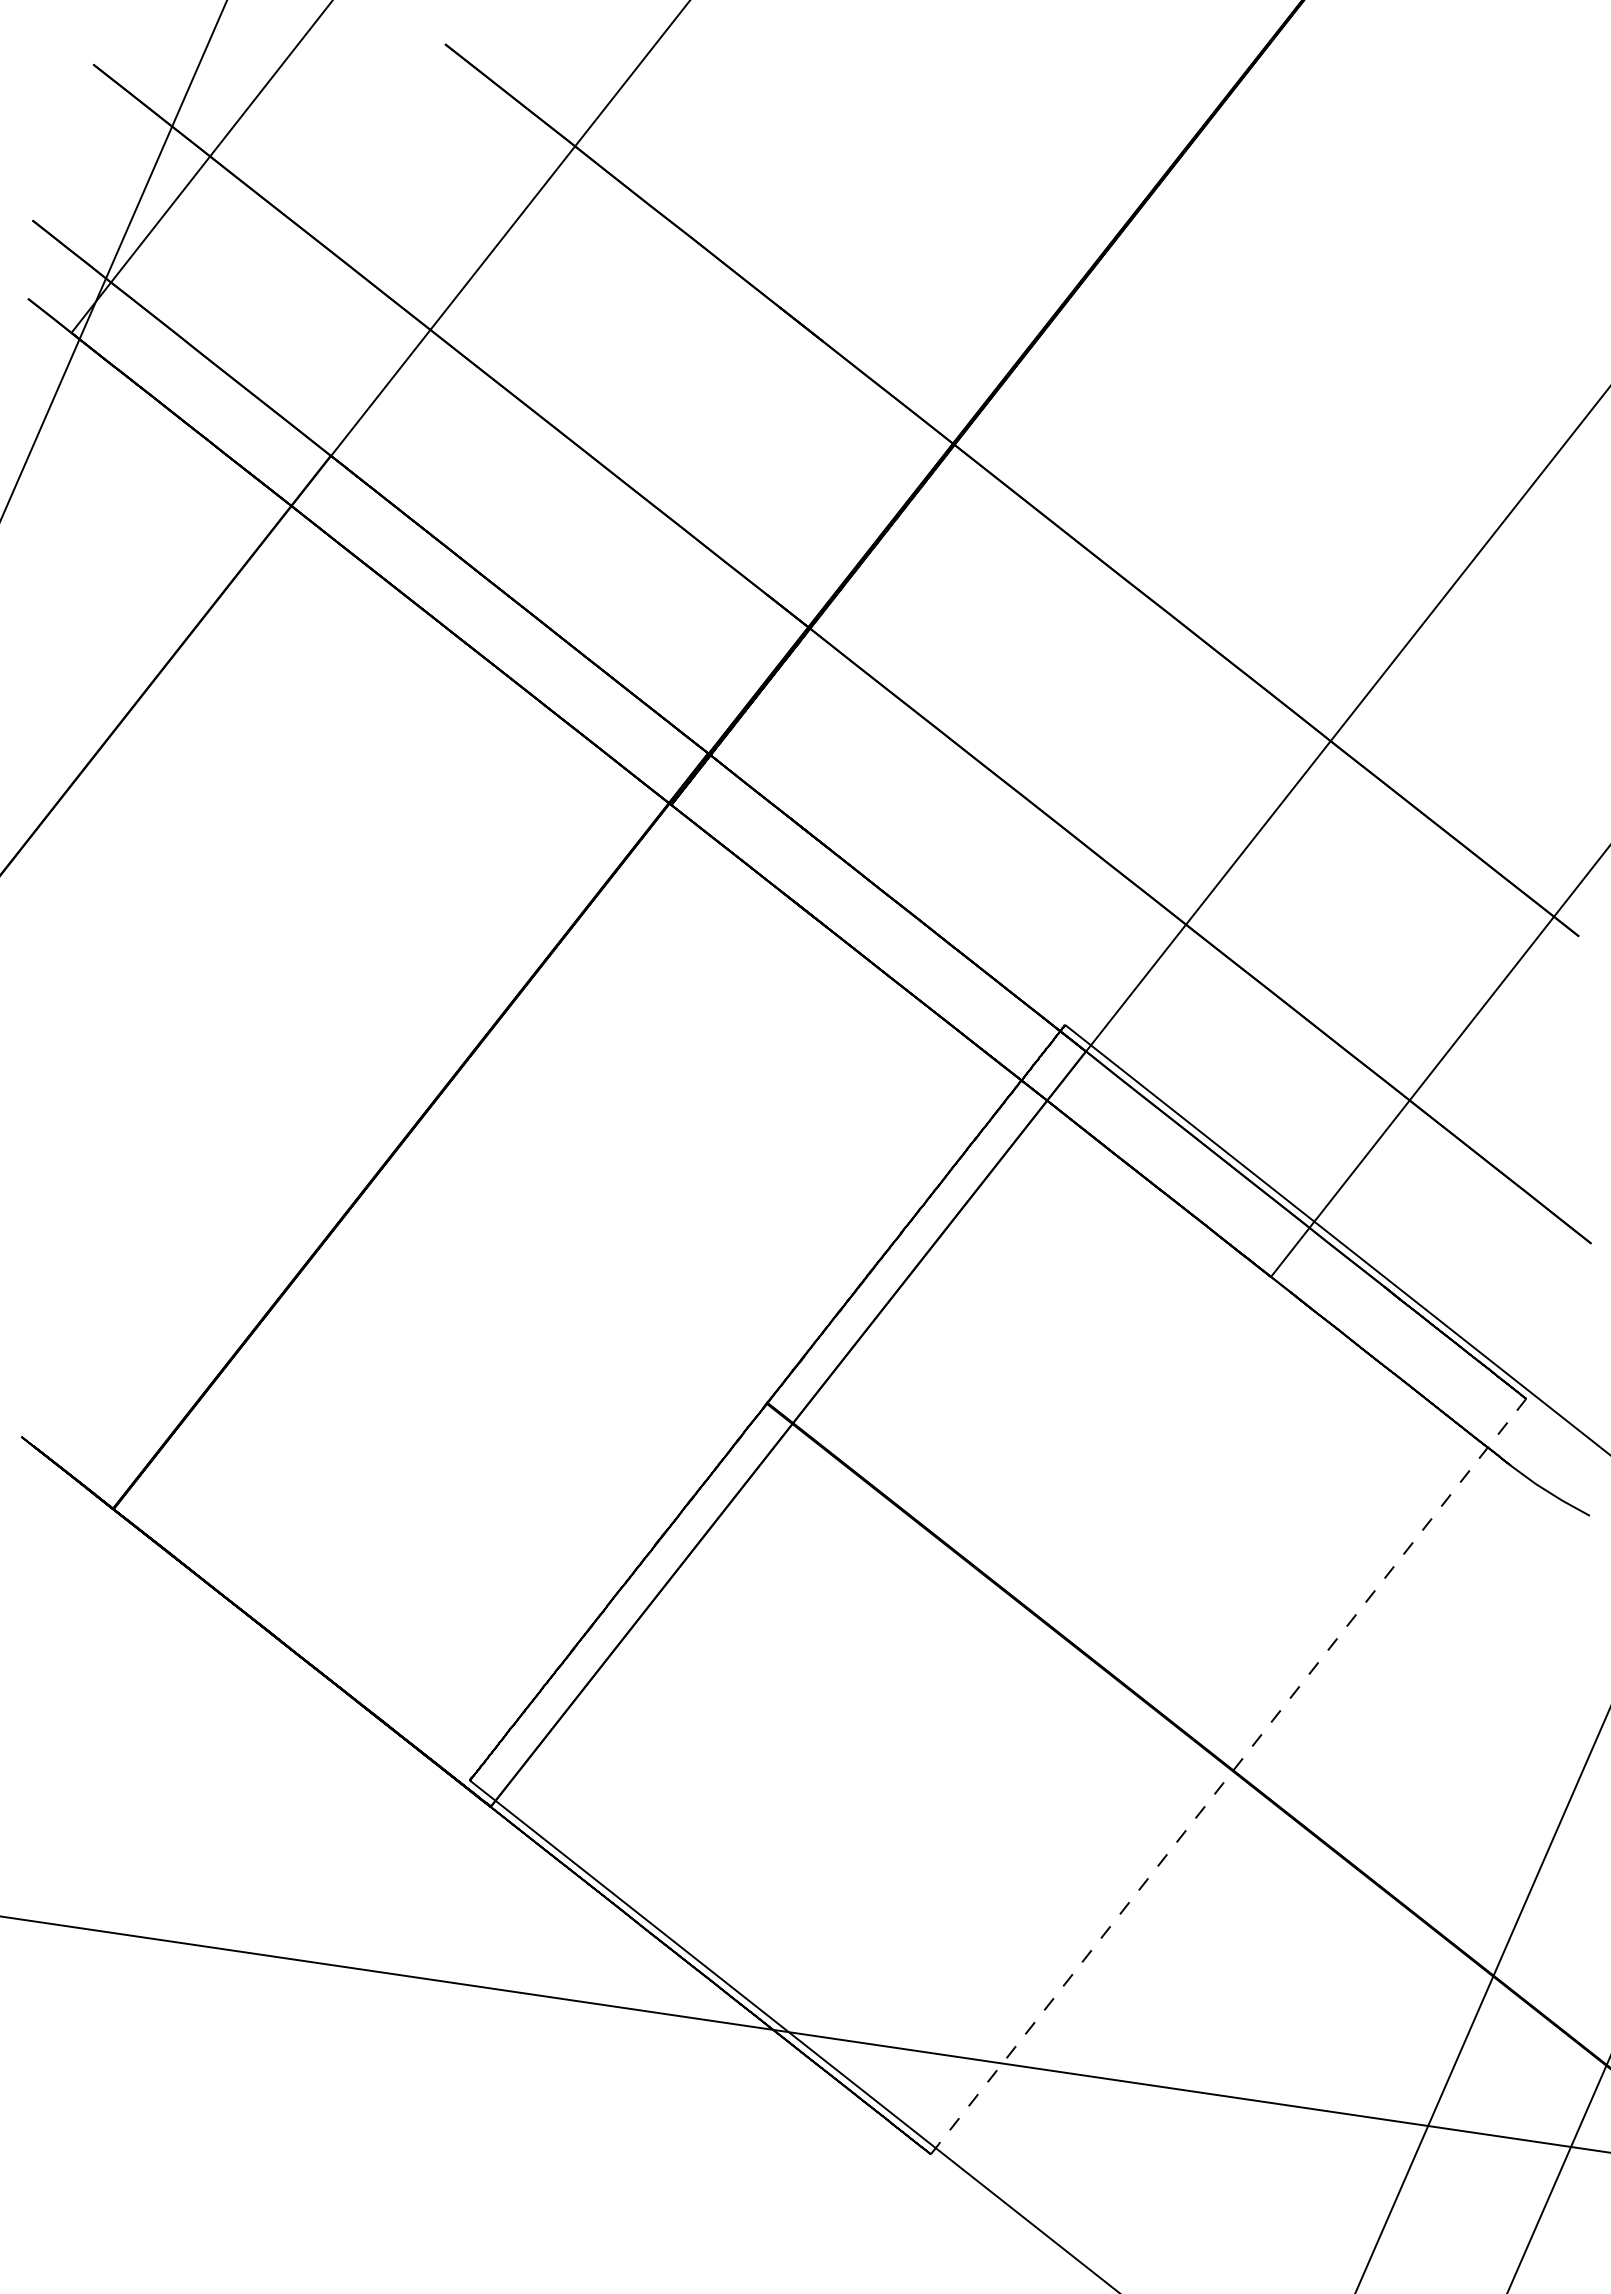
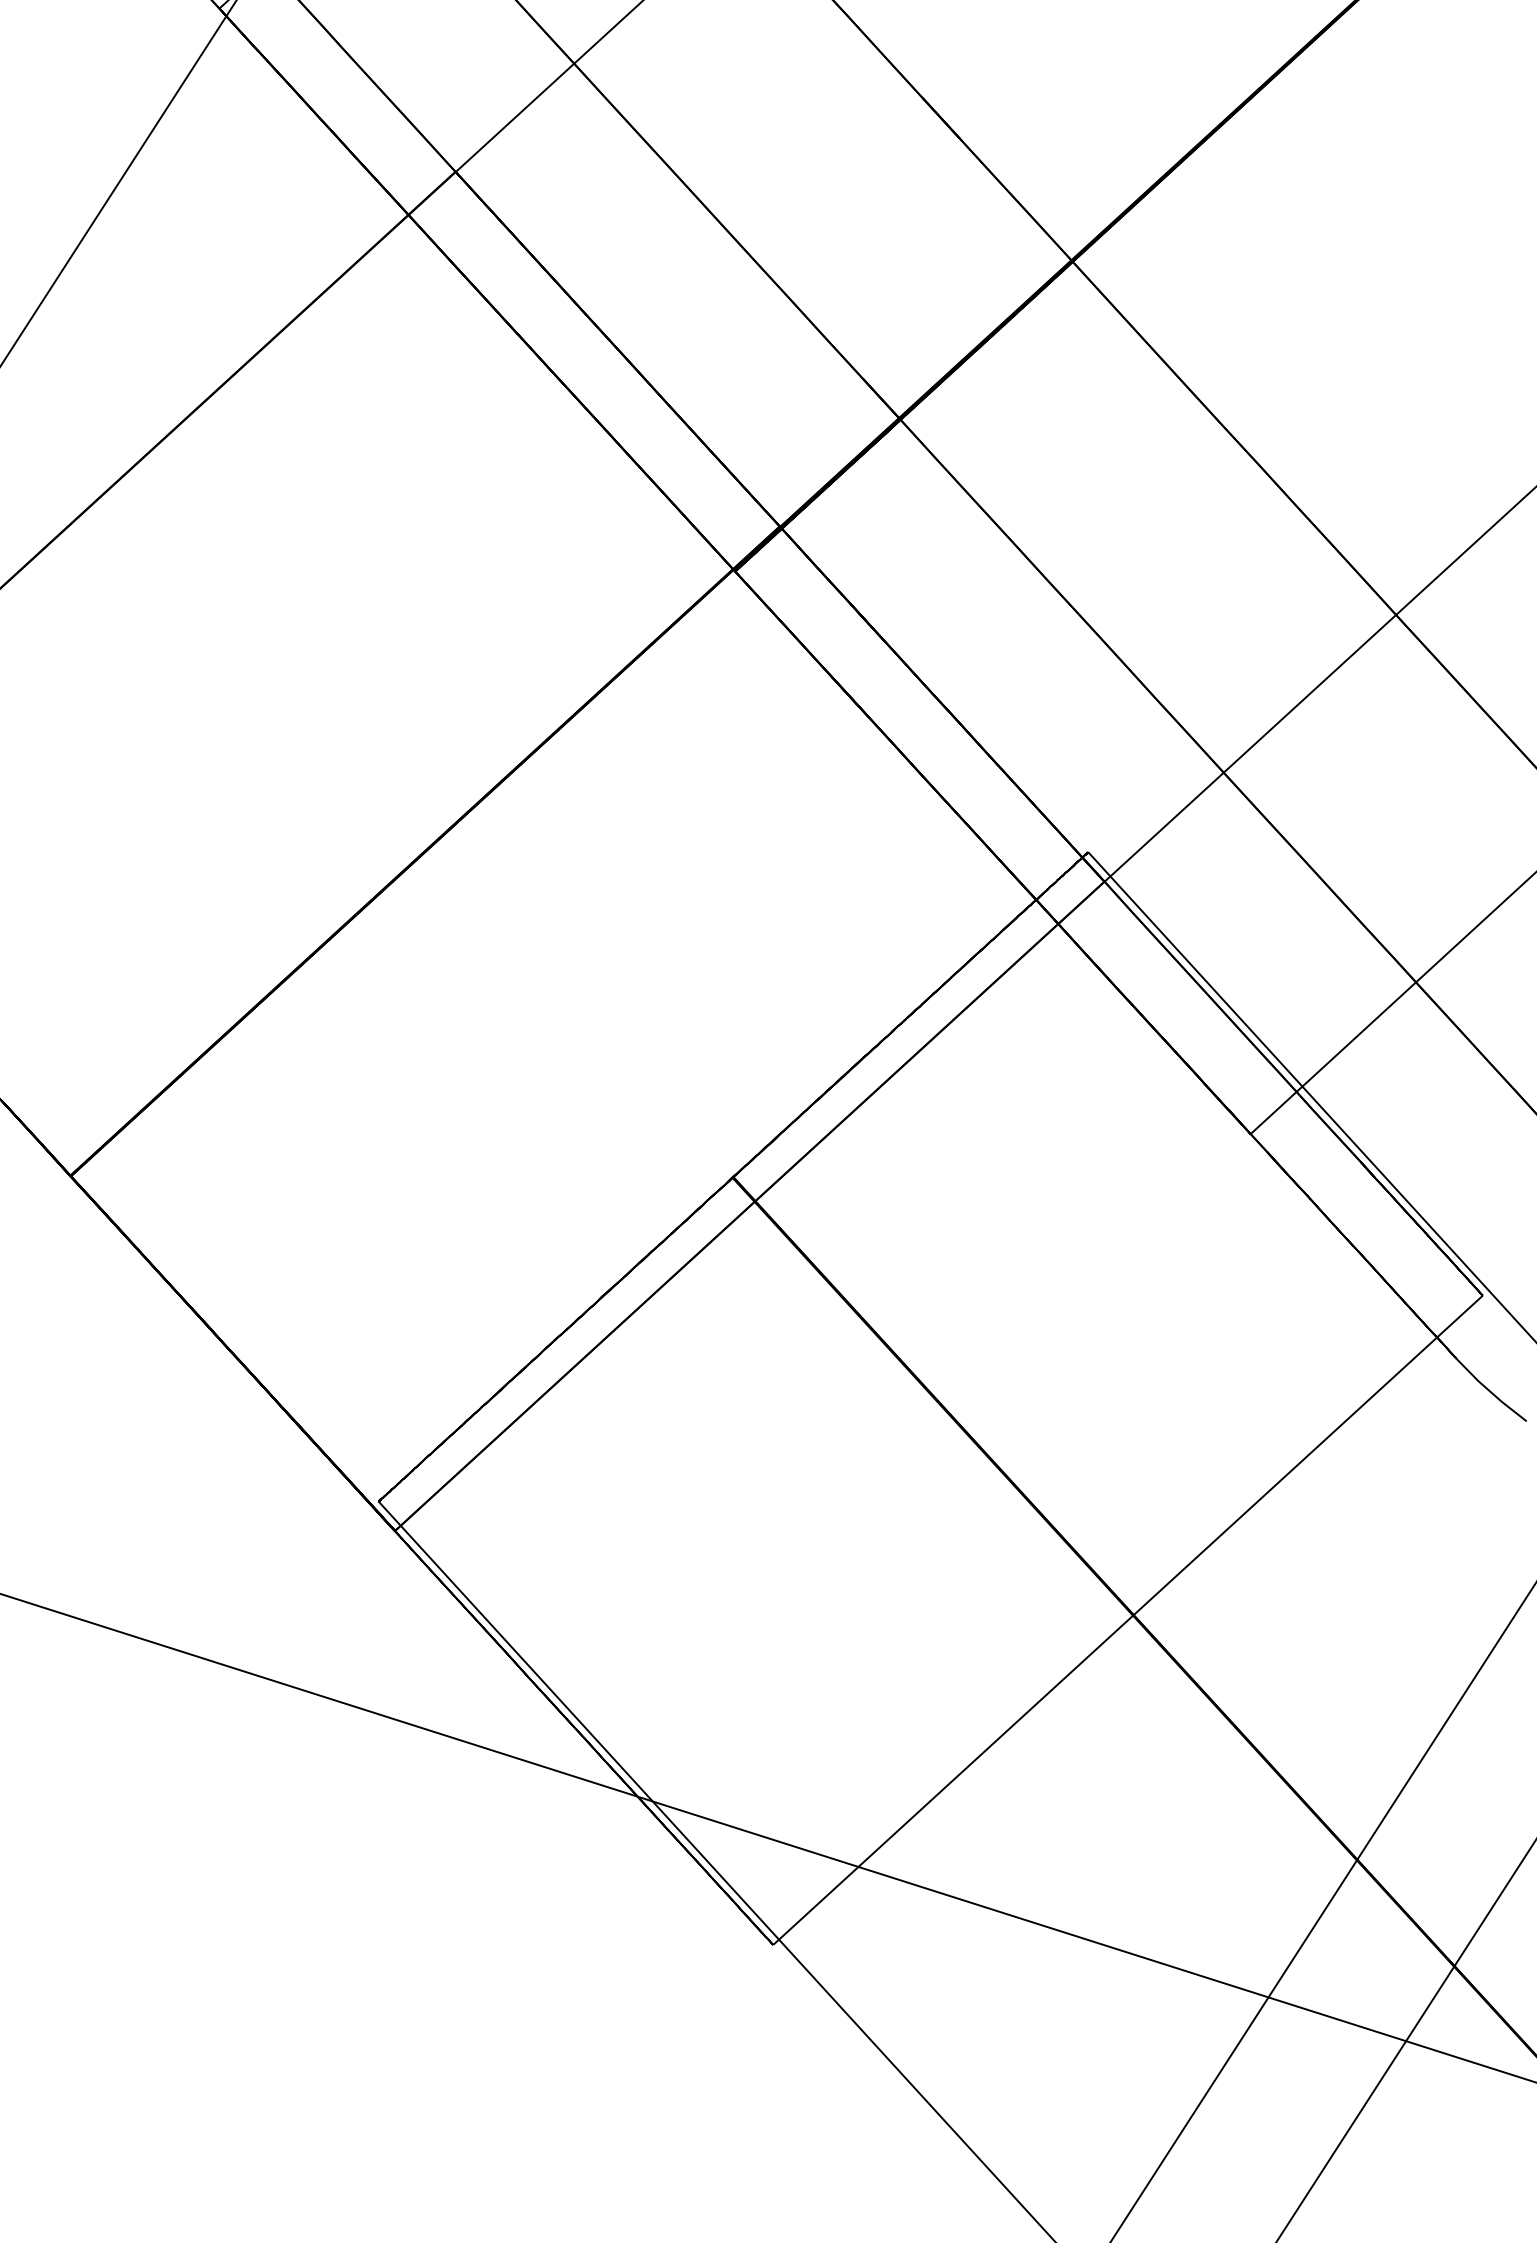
line: (1228, 1776) -> (1127, 1620), dashed -> solid

